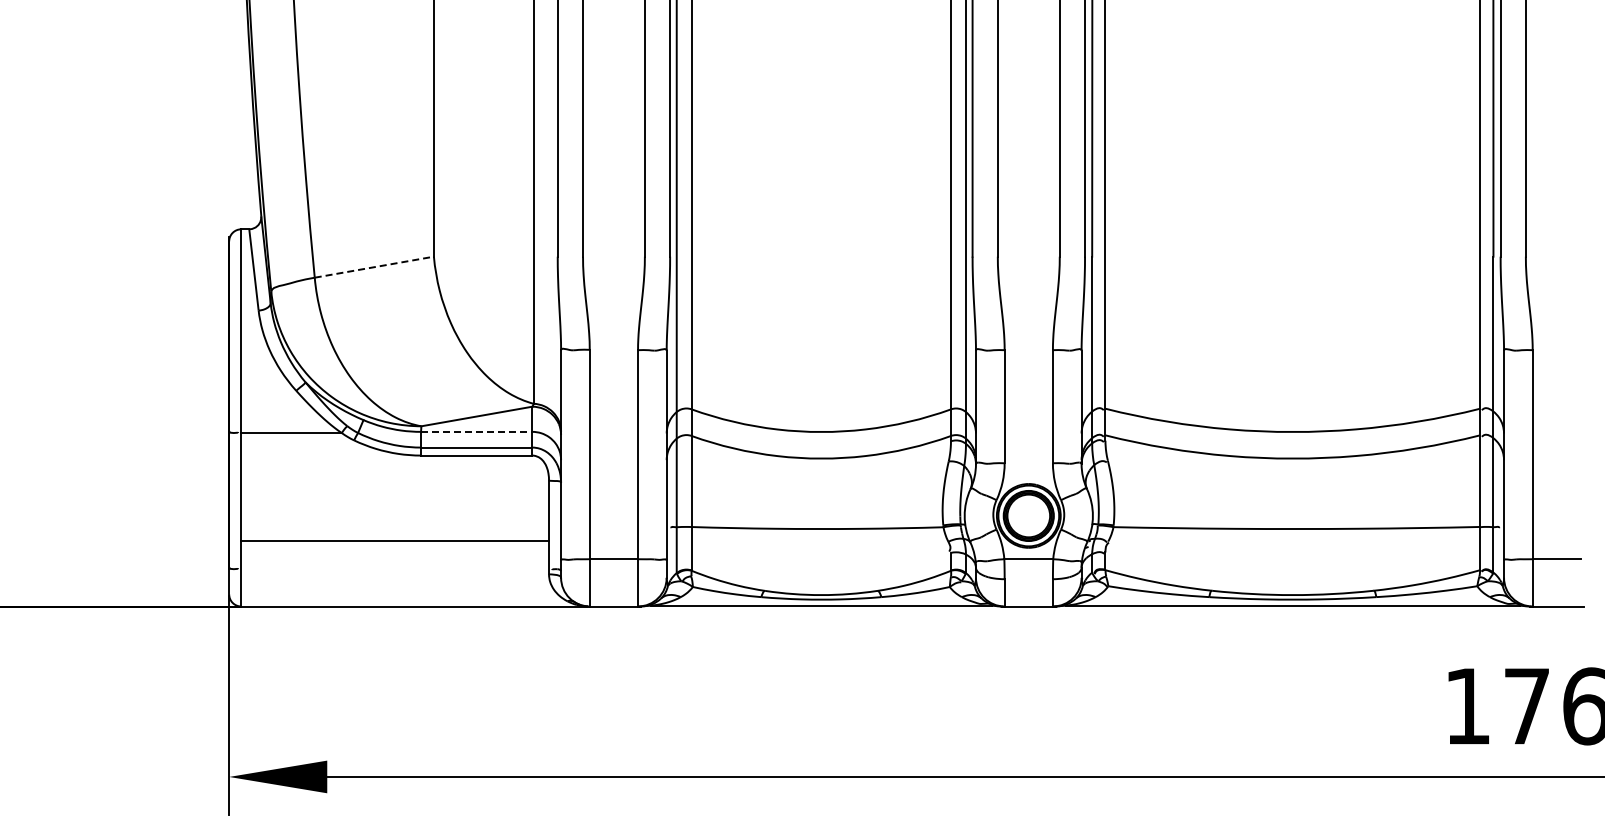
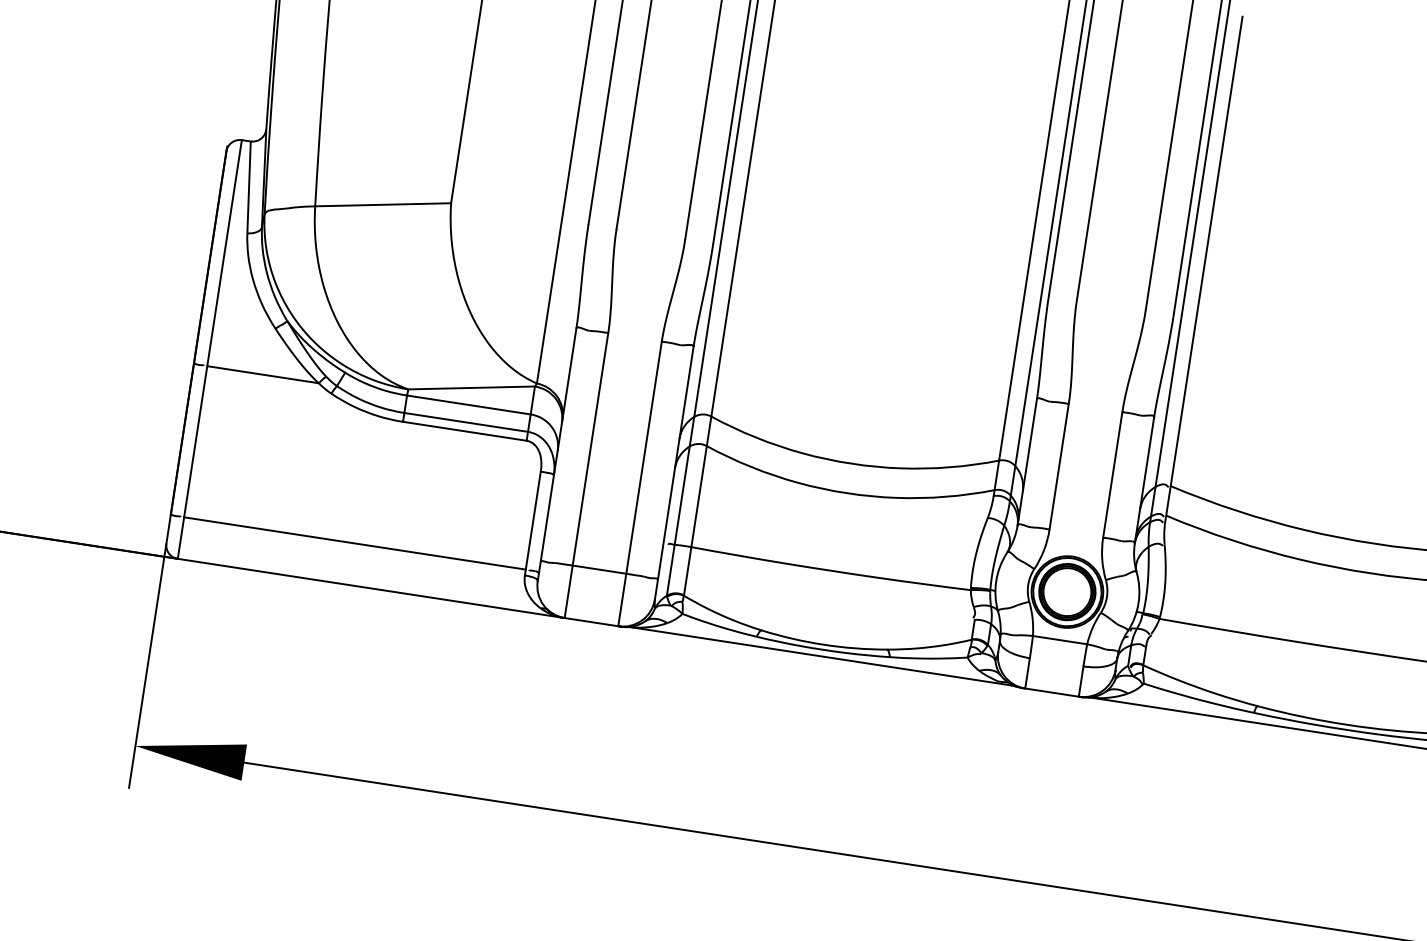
line: (374, 267) -> (383, 205), dashed -> solid
line: (476, 431) -> (468, 404), dashed -> solid
line: (395, 541) -> (355, 543), moved

